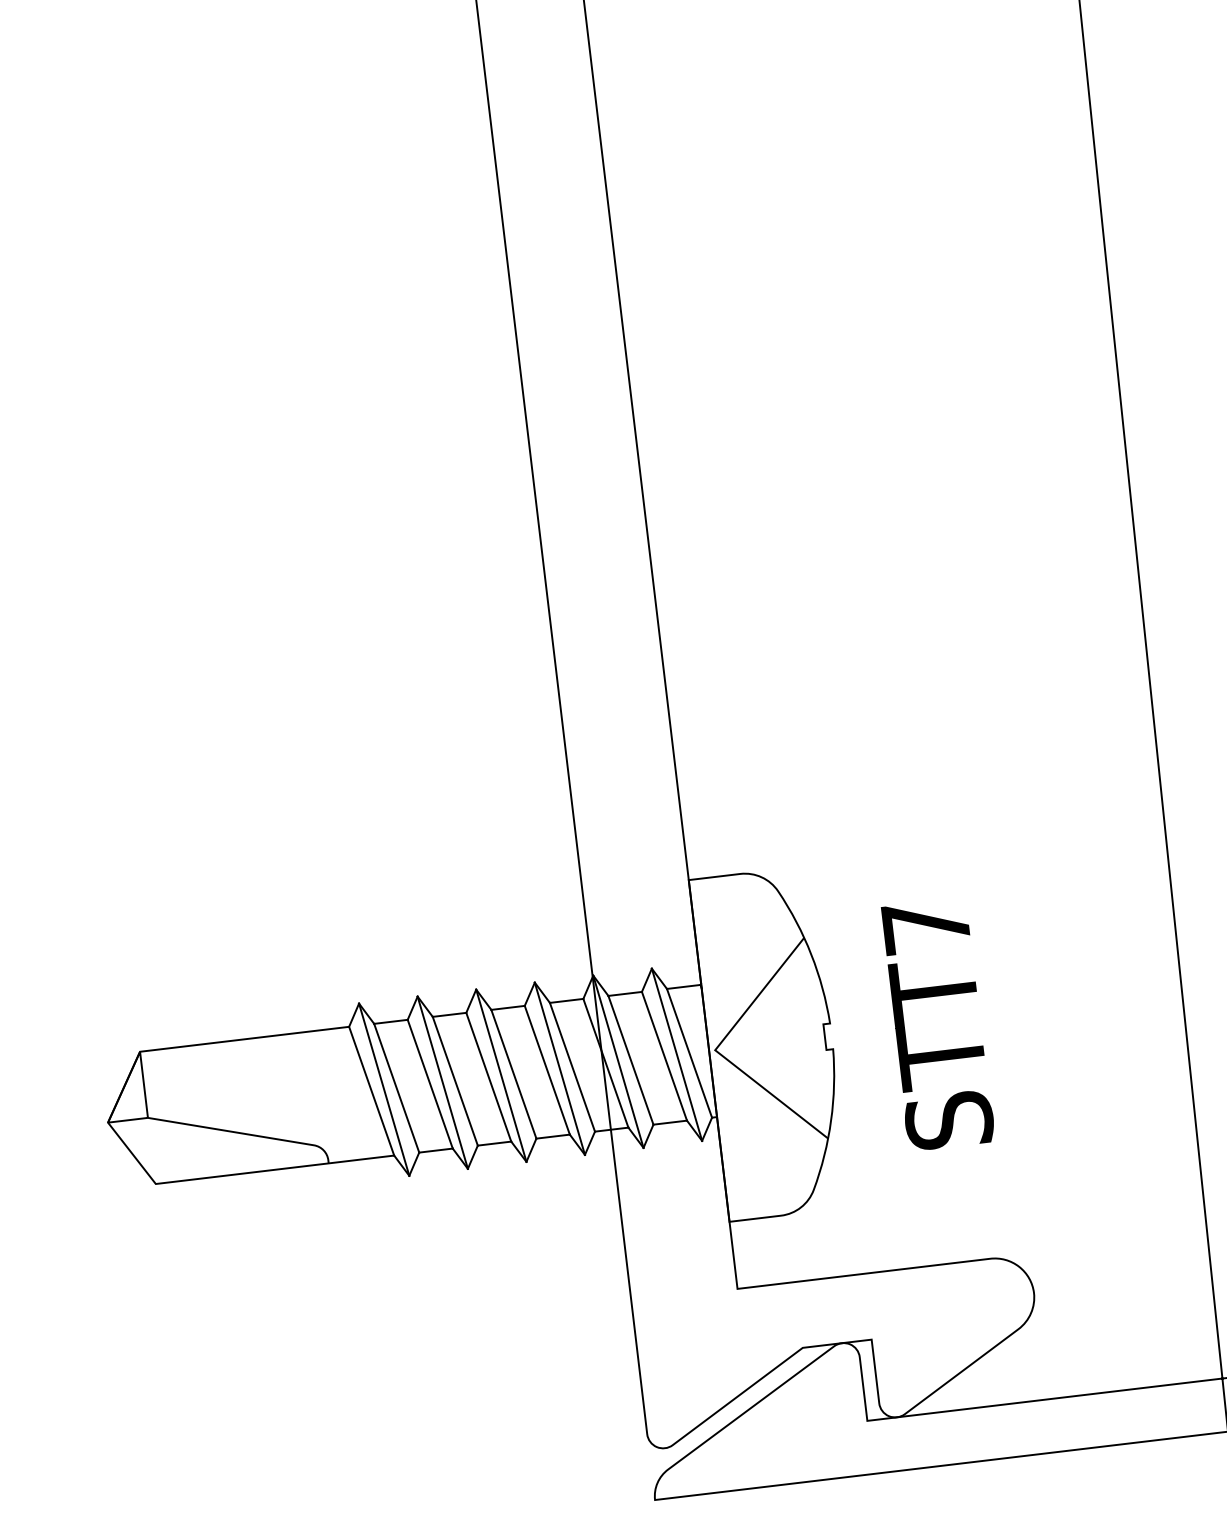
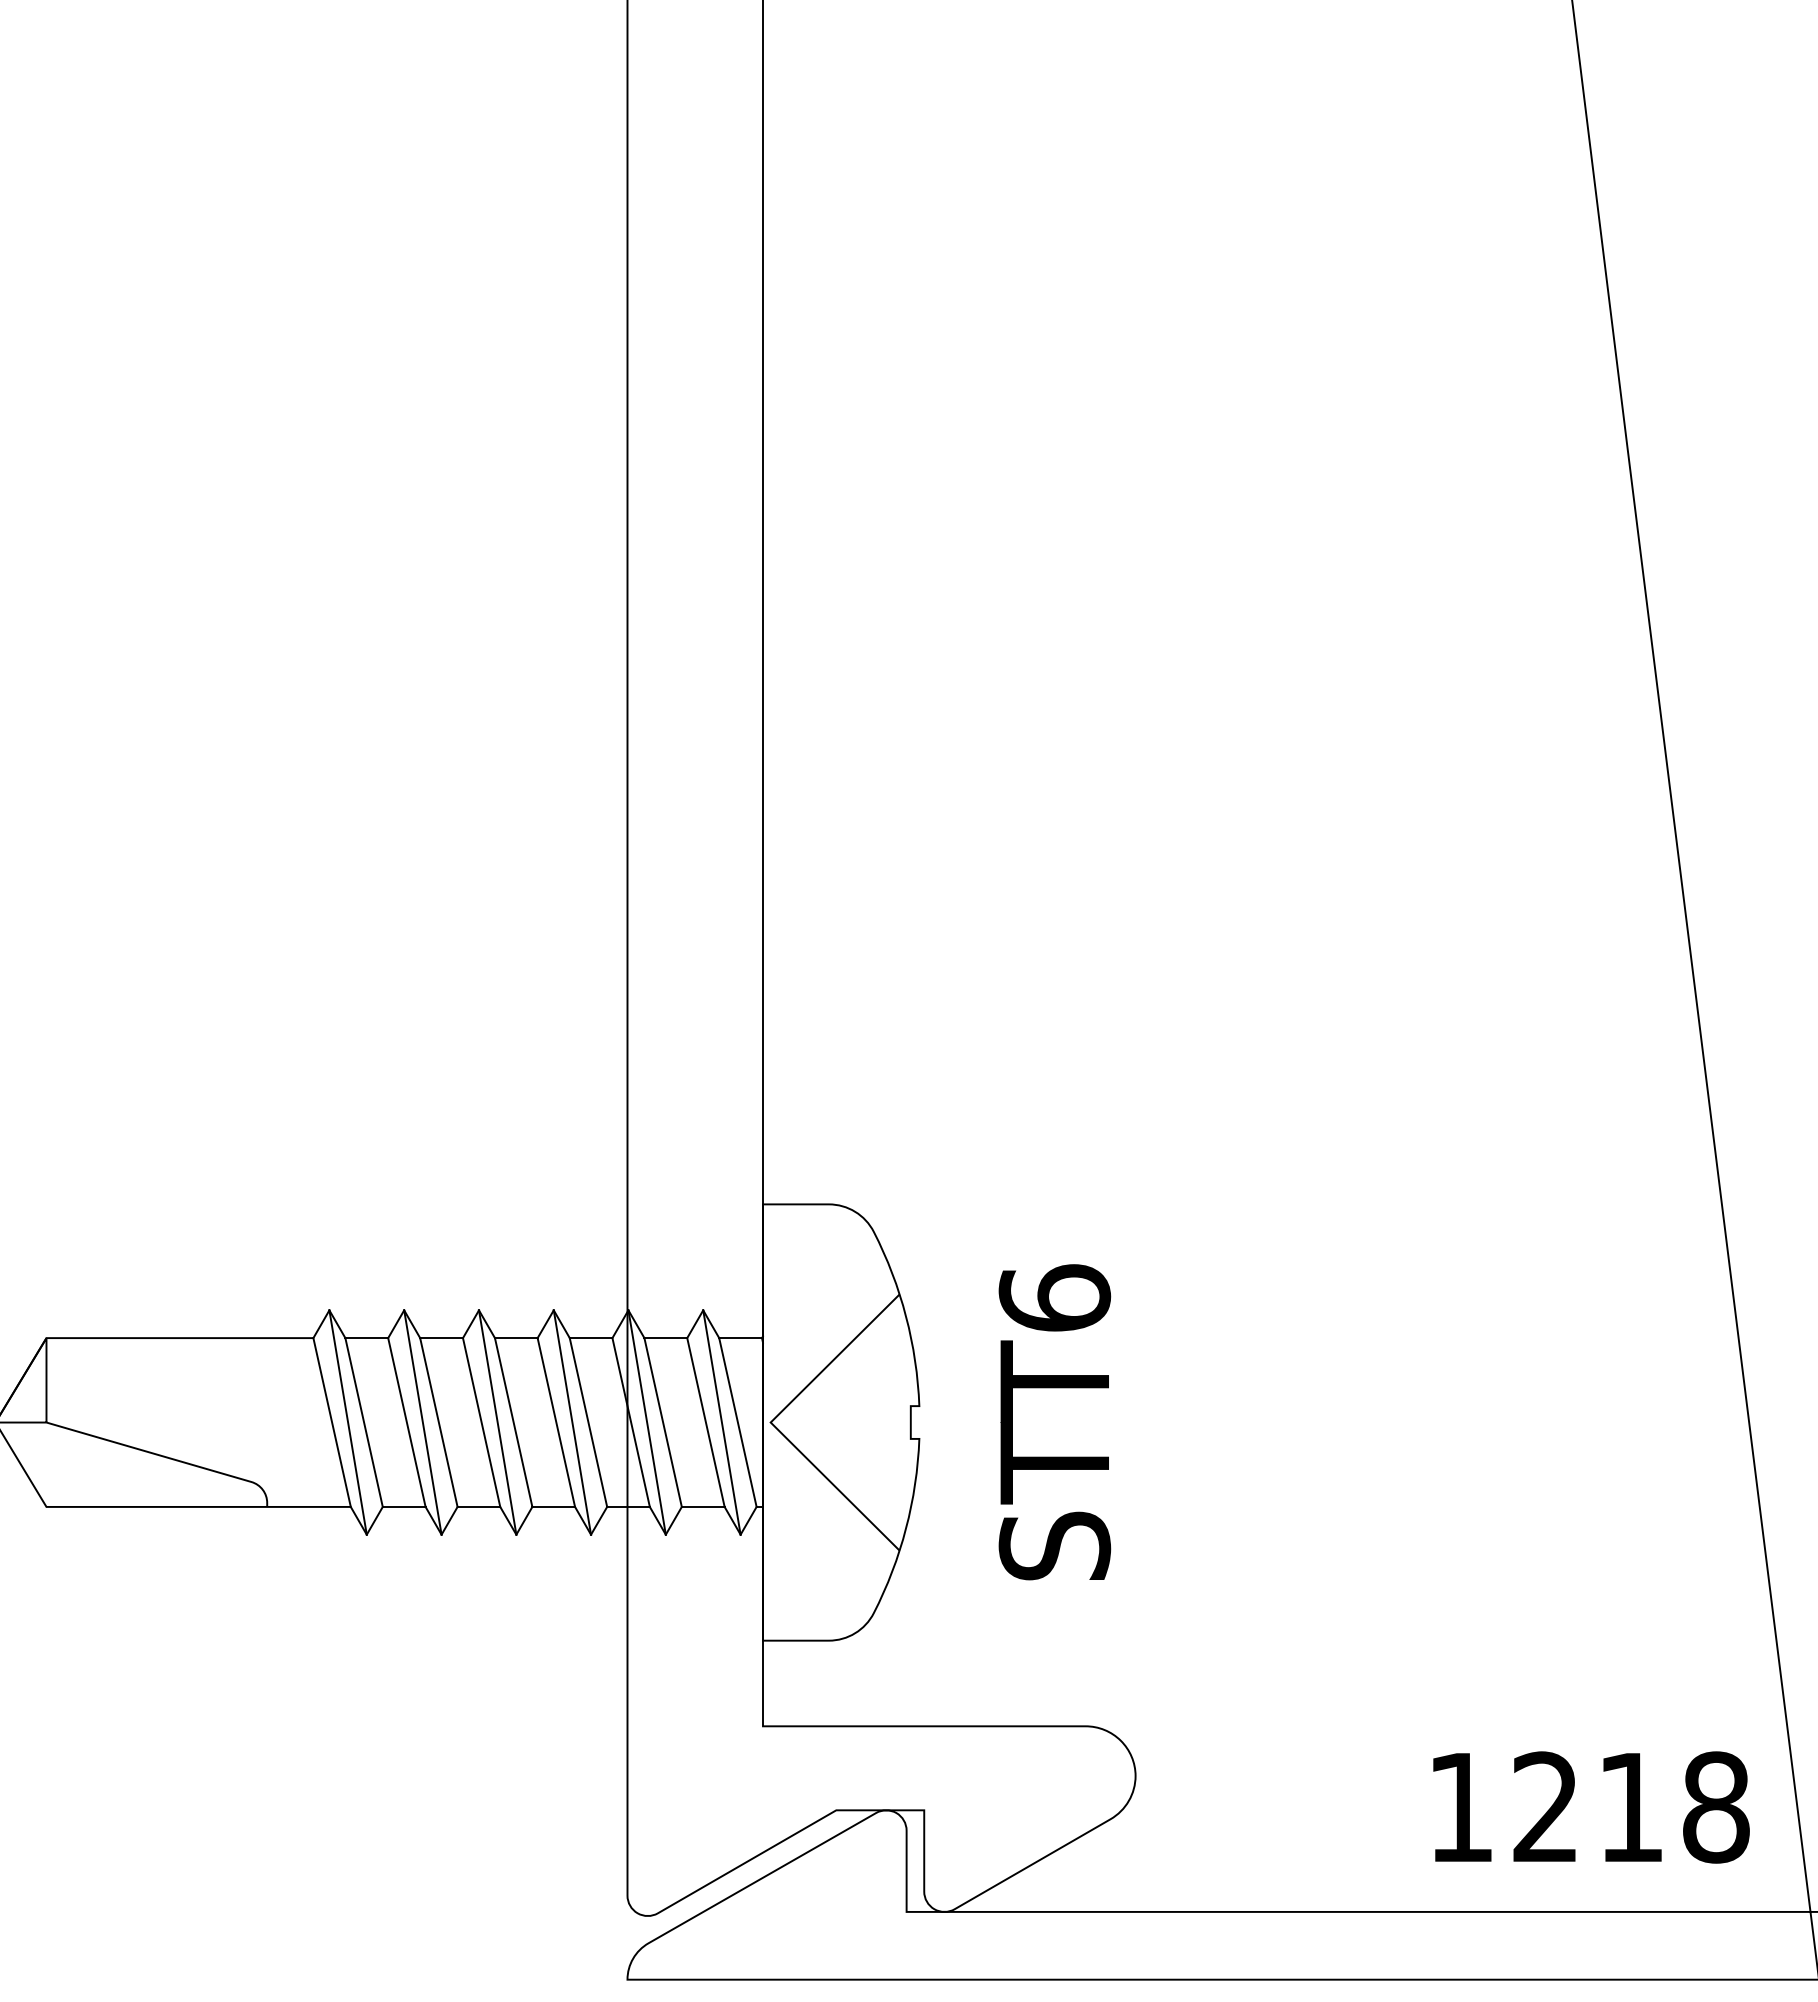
text: (925, 925) -> (1054, 1297), STT7 -> STT6

